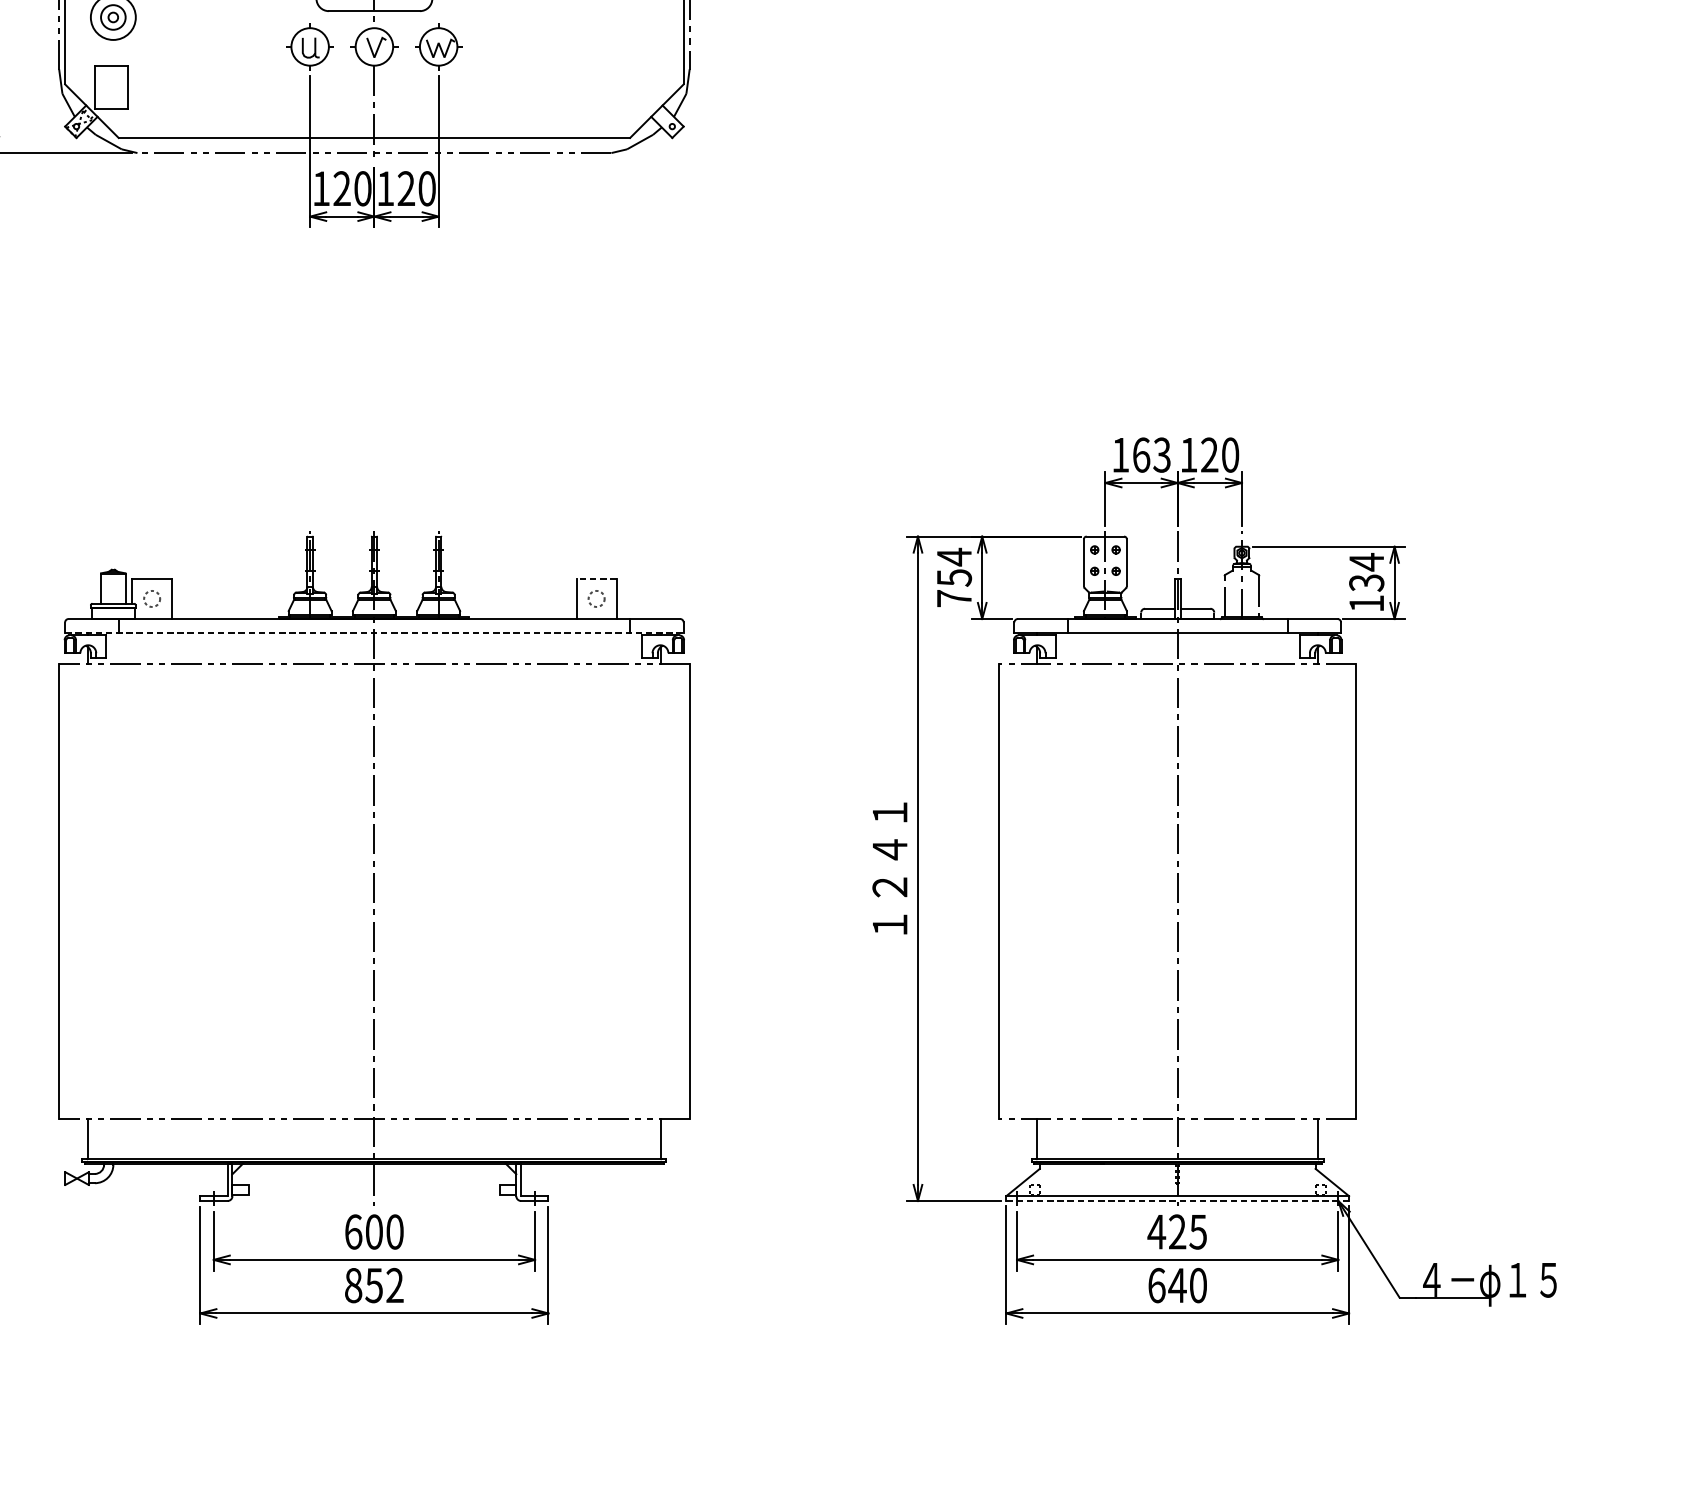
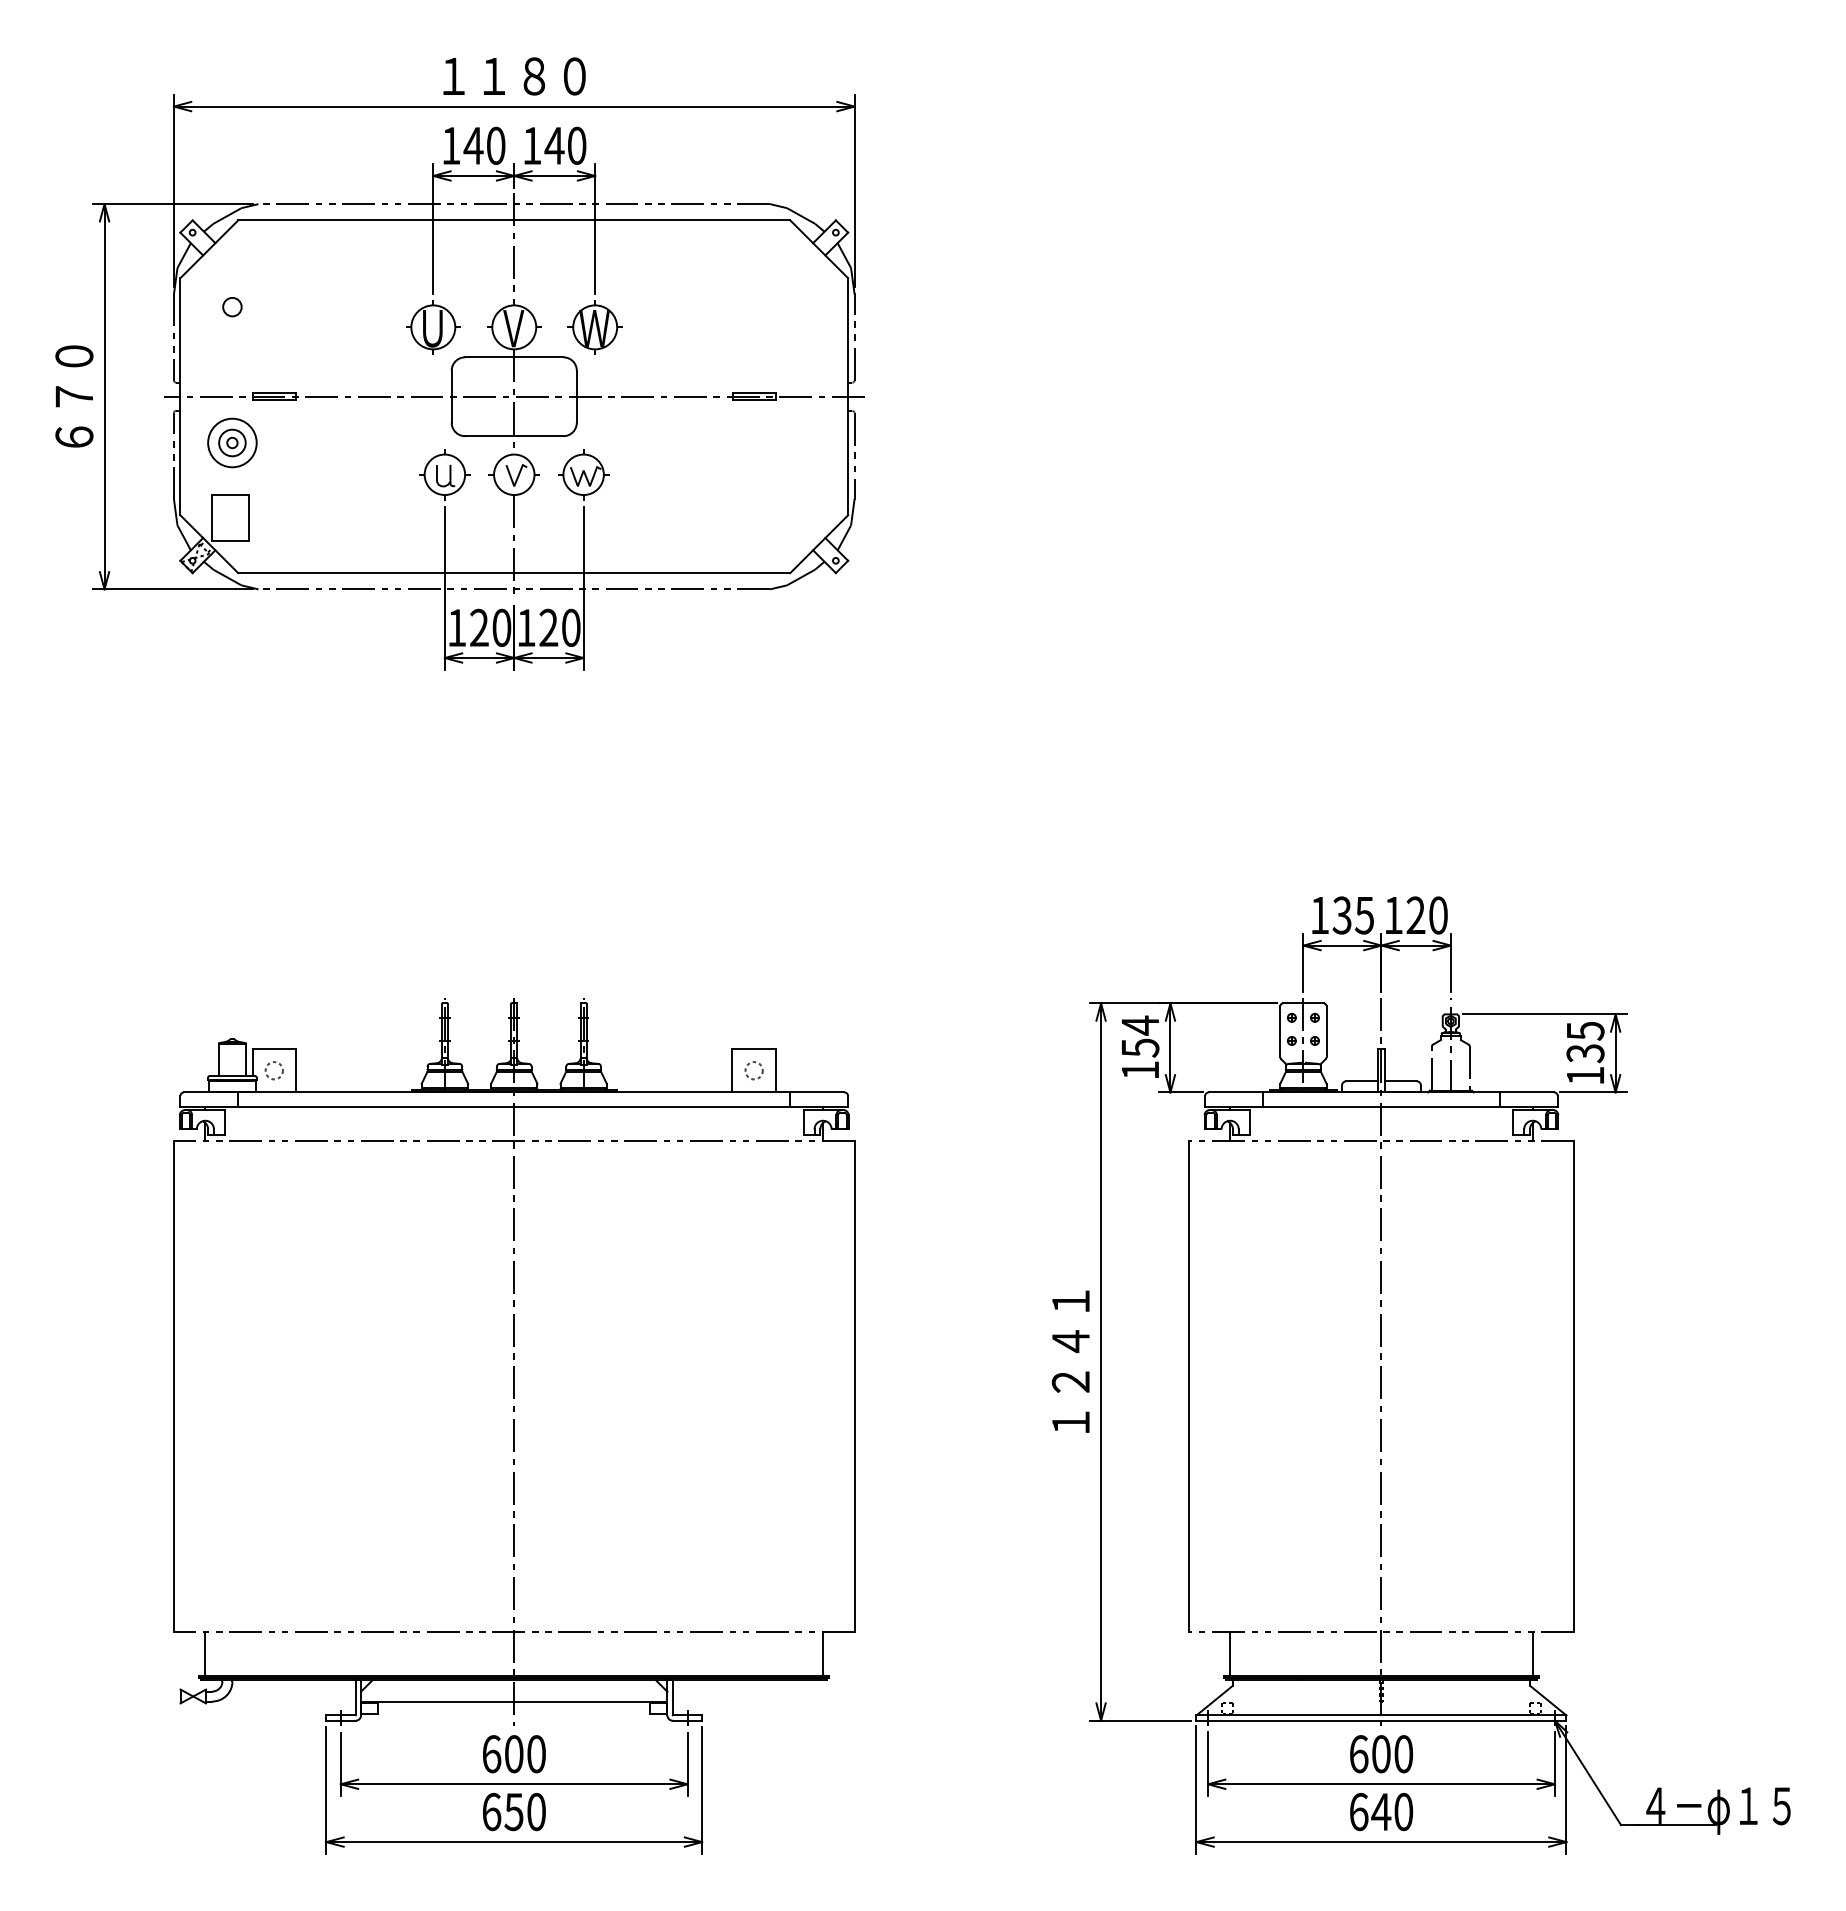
text: (1150, 455) -> (1352, 915), 163 -> 135
text: (1366, 562) -> (1585, 1031), 134 -> 135
line: (596, 579) -> (754, 1049), dashed -> solid
text: (954, 598) -> (1140, 1070), 754 -> 154
line: (374, 632) -> (514, 1107), dashed -> solid
line: (374, 1184) -> (514, 1702), added
line: (1177, 1200) -> (1381, 1720), dashed -> solid
text: (1176, 1232) -> (1380, 1754), 425 -> 600
text: (373, 1285) -> (513, 1811), 852 -> 650

